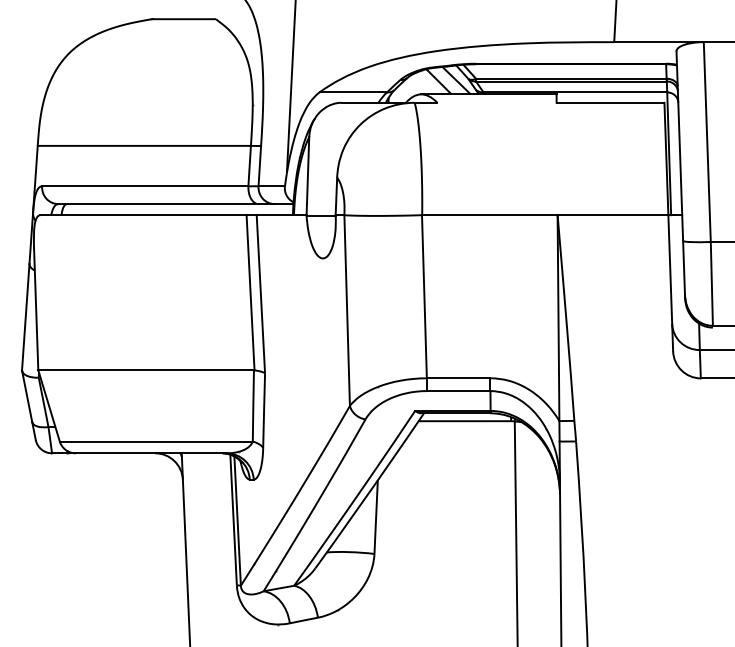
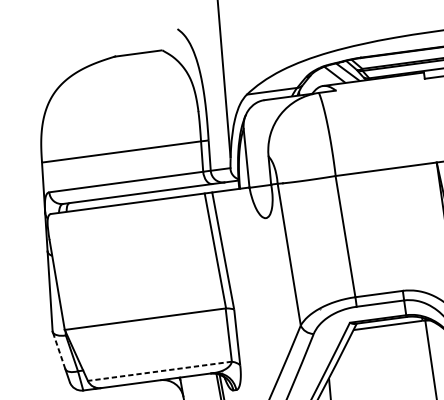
line: (27, 396) -> (59, 350), solid -> dashed
line: (156, 441) -> (160, 371), solid -> dashed

